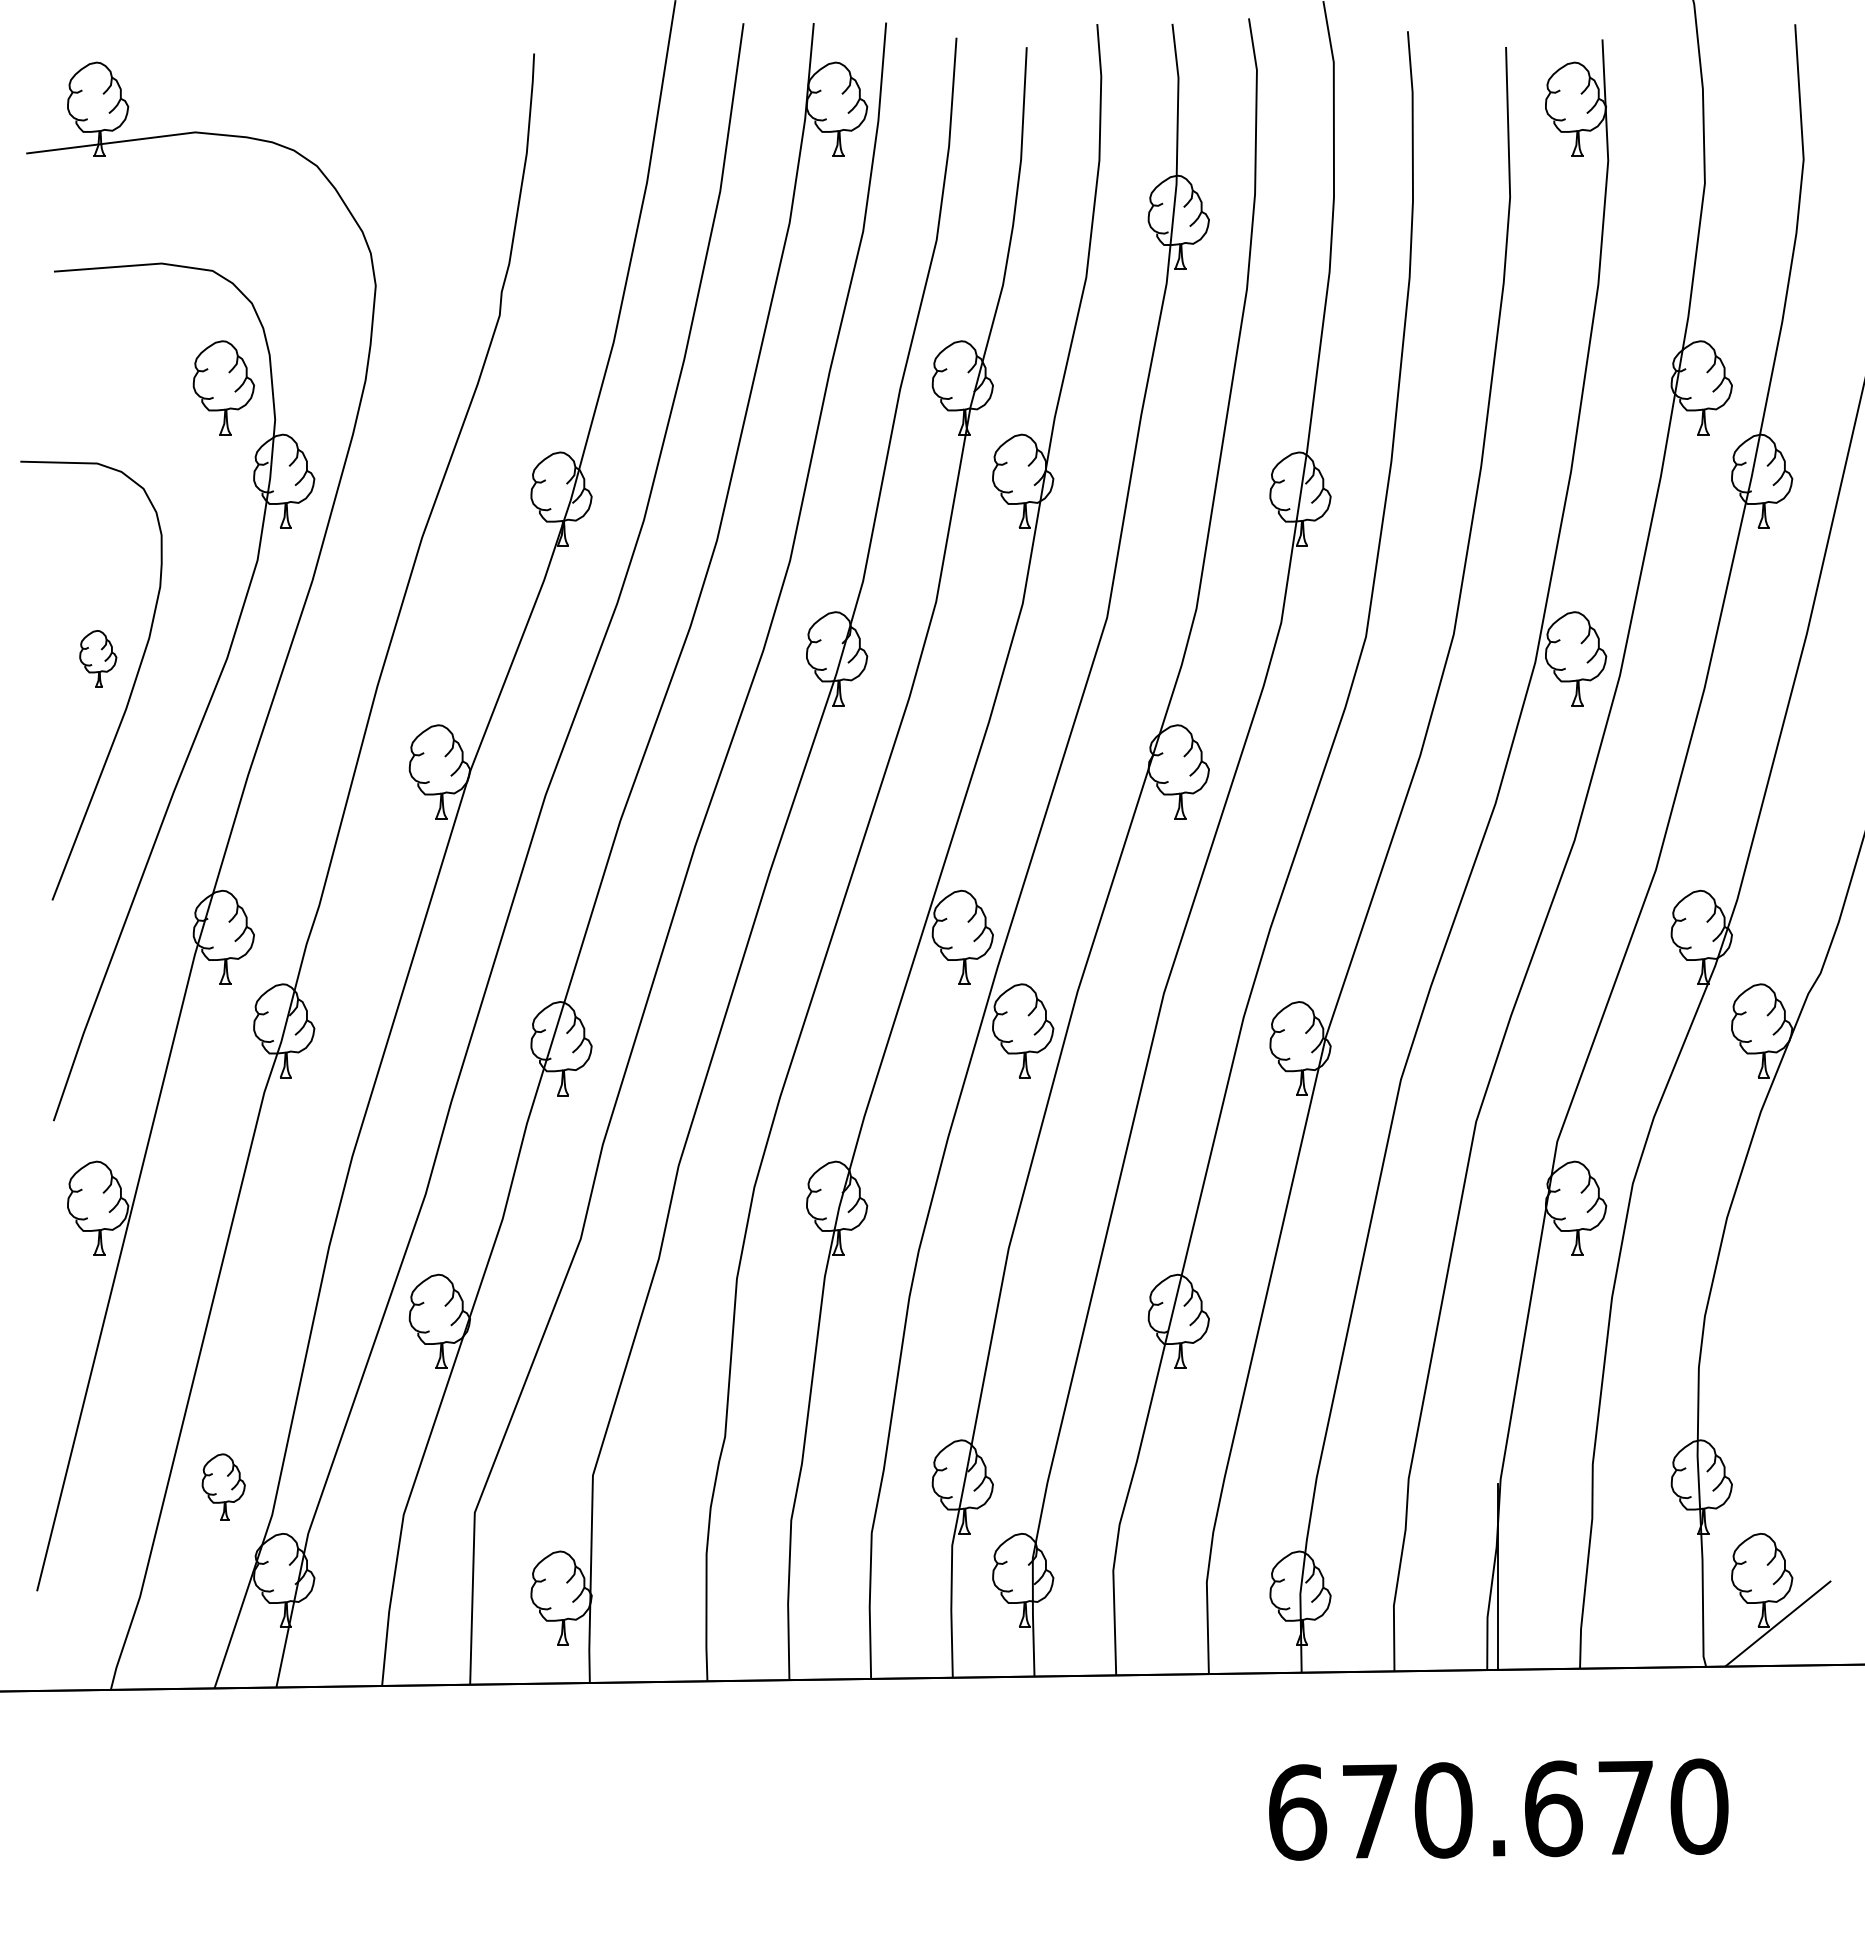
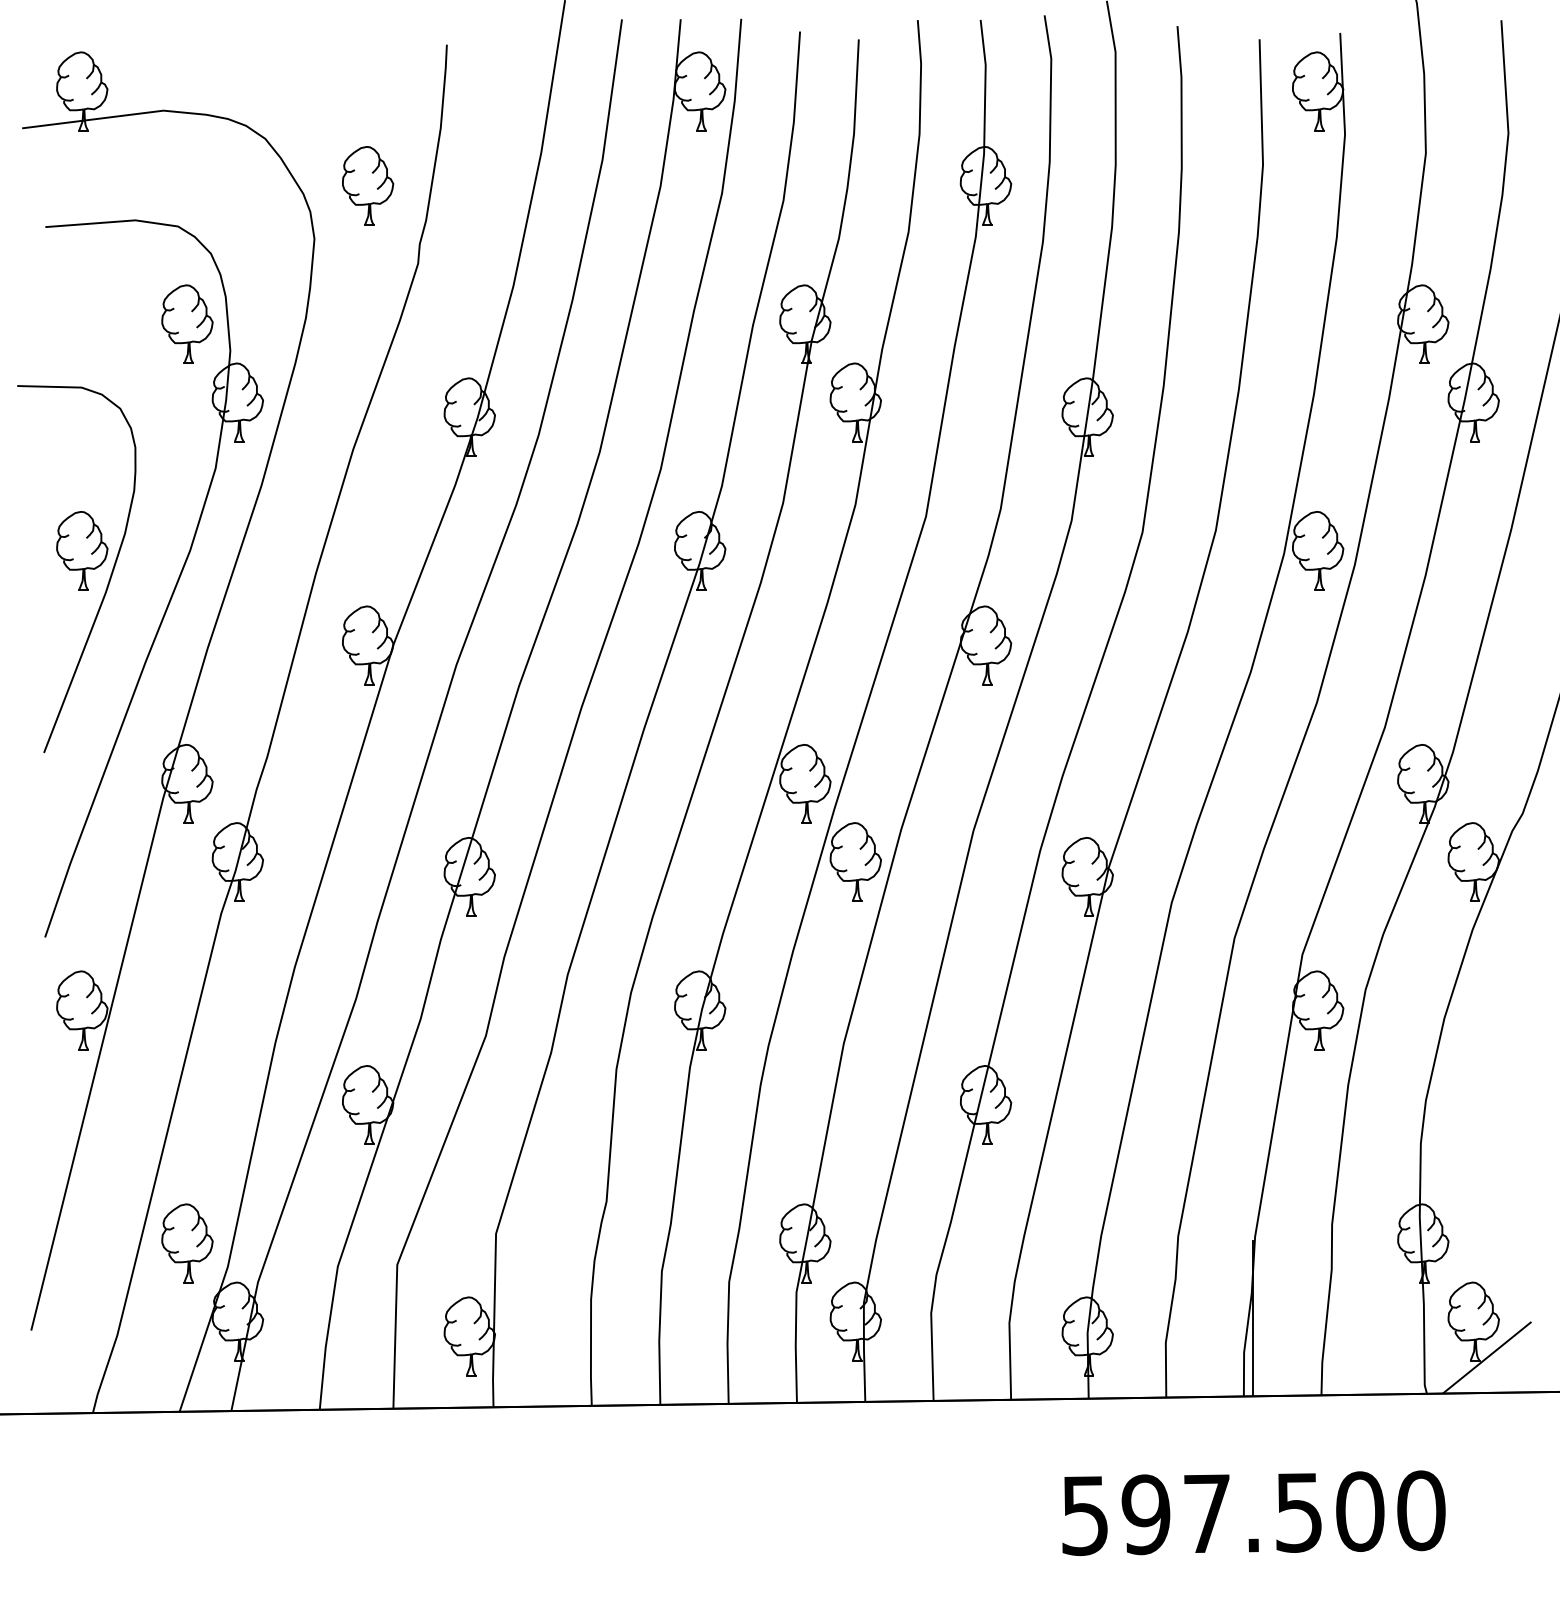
part: (439, 221) -> (367, 185), added
part: (98, 658) -> (82, 550), size x1.67
part: (223, 1486) -> (187, 1242), size x1.43
text: (1462, 1809) -> (1223, 1513), 670.670 -> 597.500

